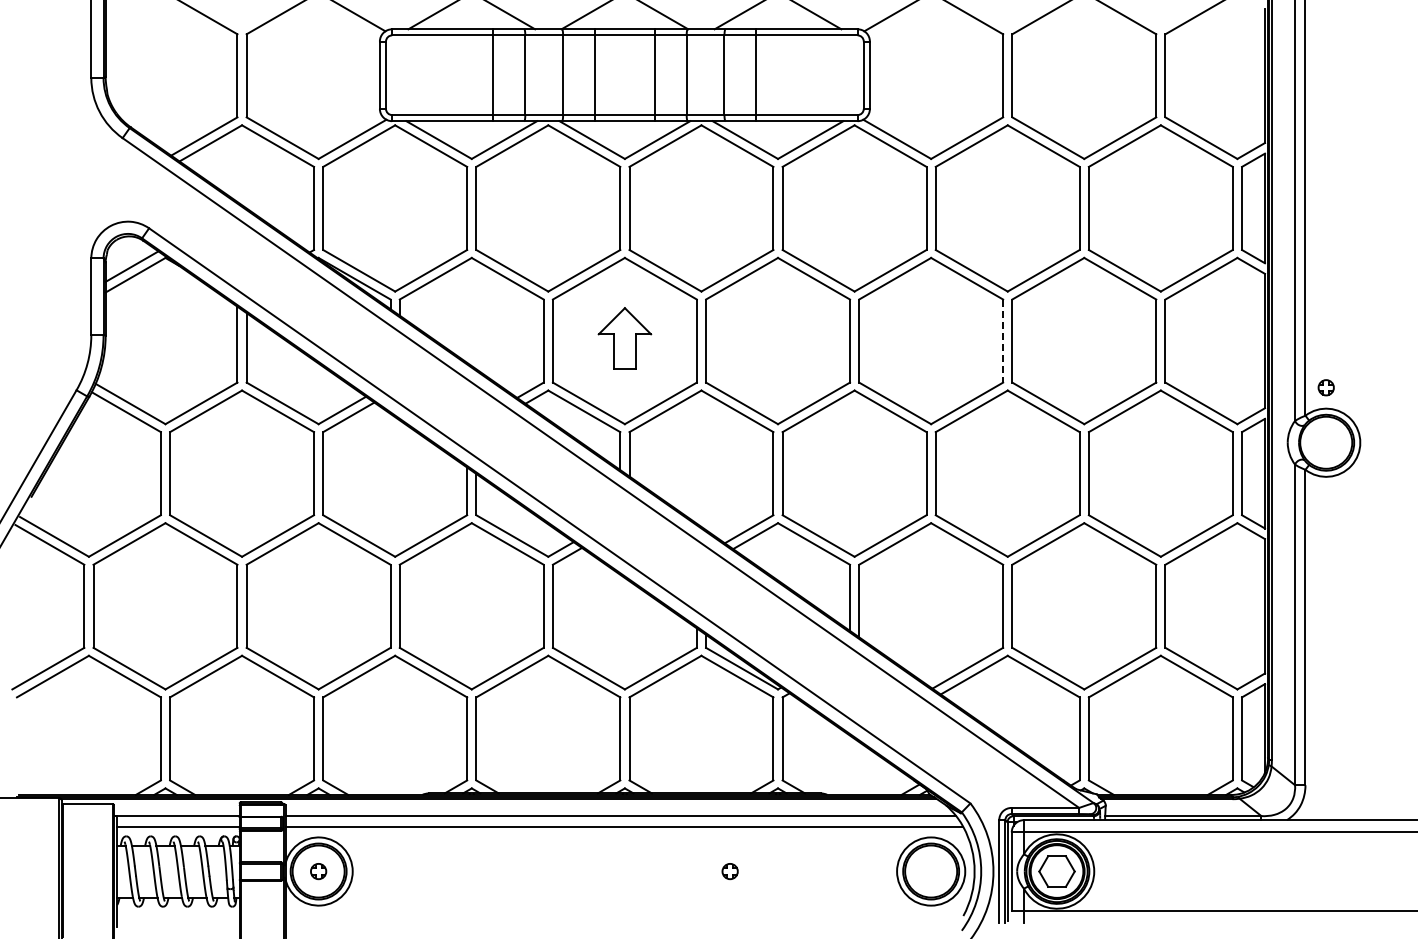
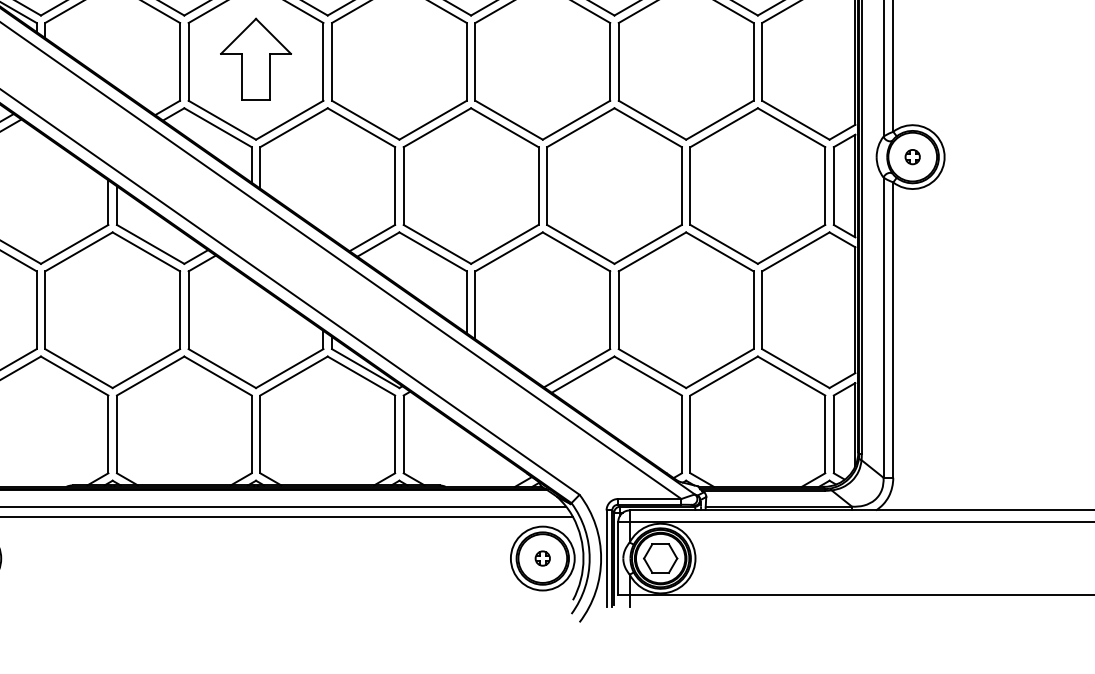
part: (624, 338) -> (255, 59), size x1.43
line: (1003, 341) -> (610, 62), dashed -> solid
part: (1325, 387) -> (912, 156), moved
part: (729, 871) -> (542, 558), moved

